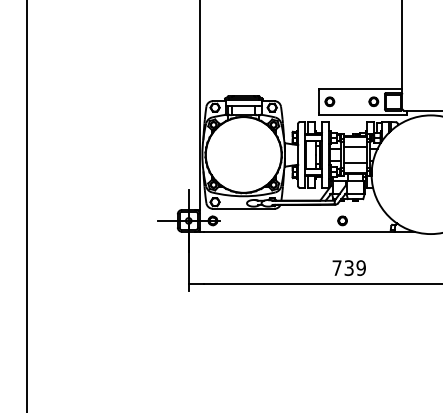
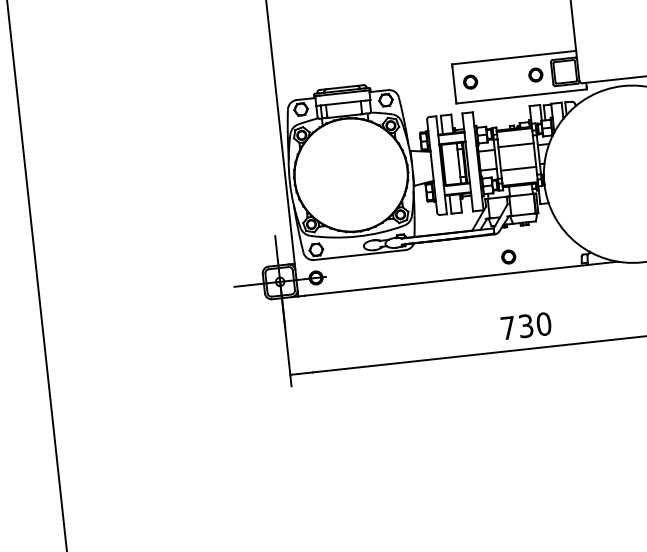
text: (360, 267) -> (542, 323), 739 -> 730

